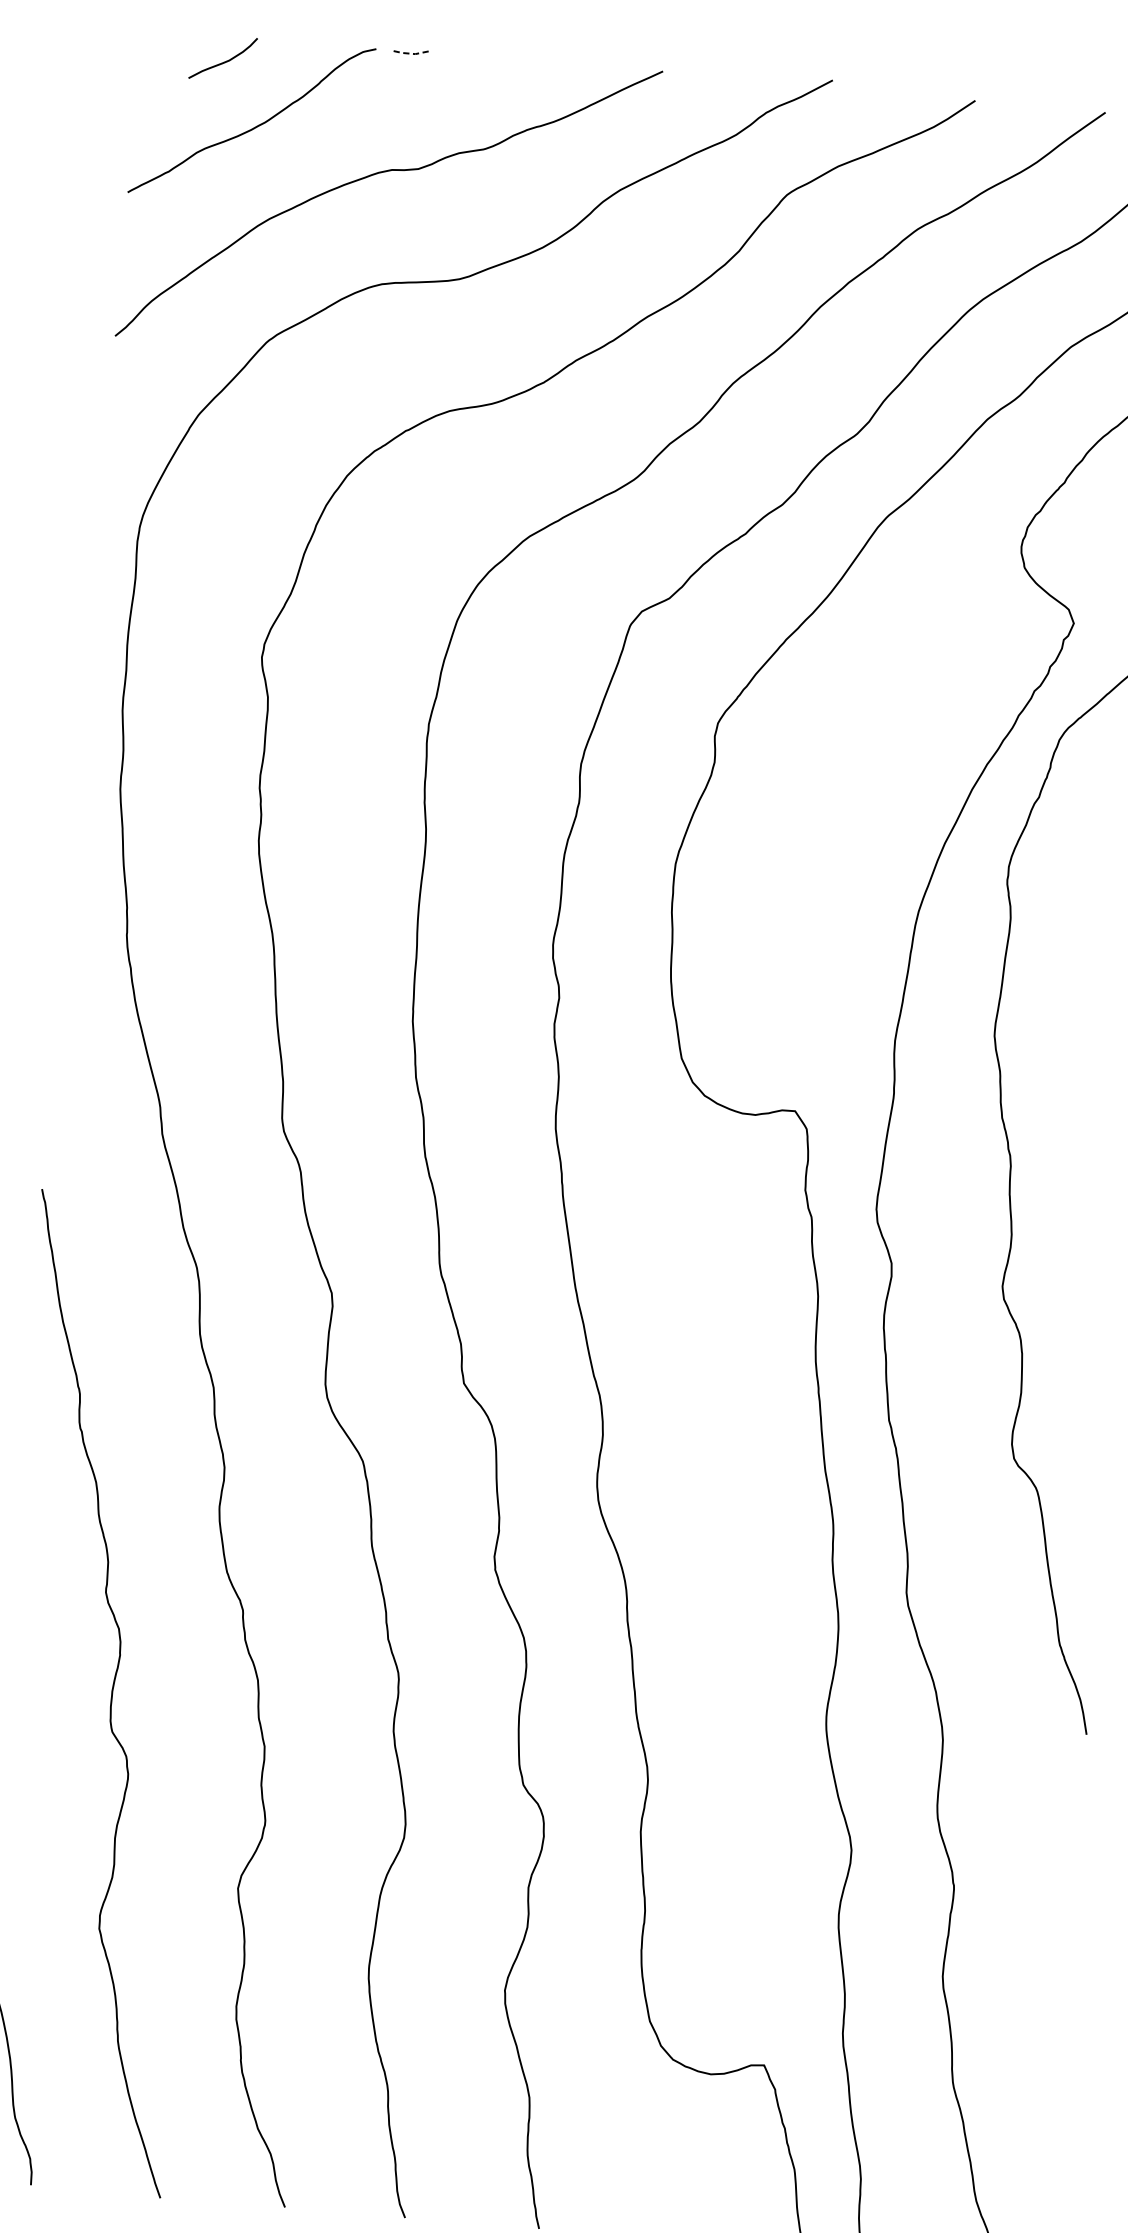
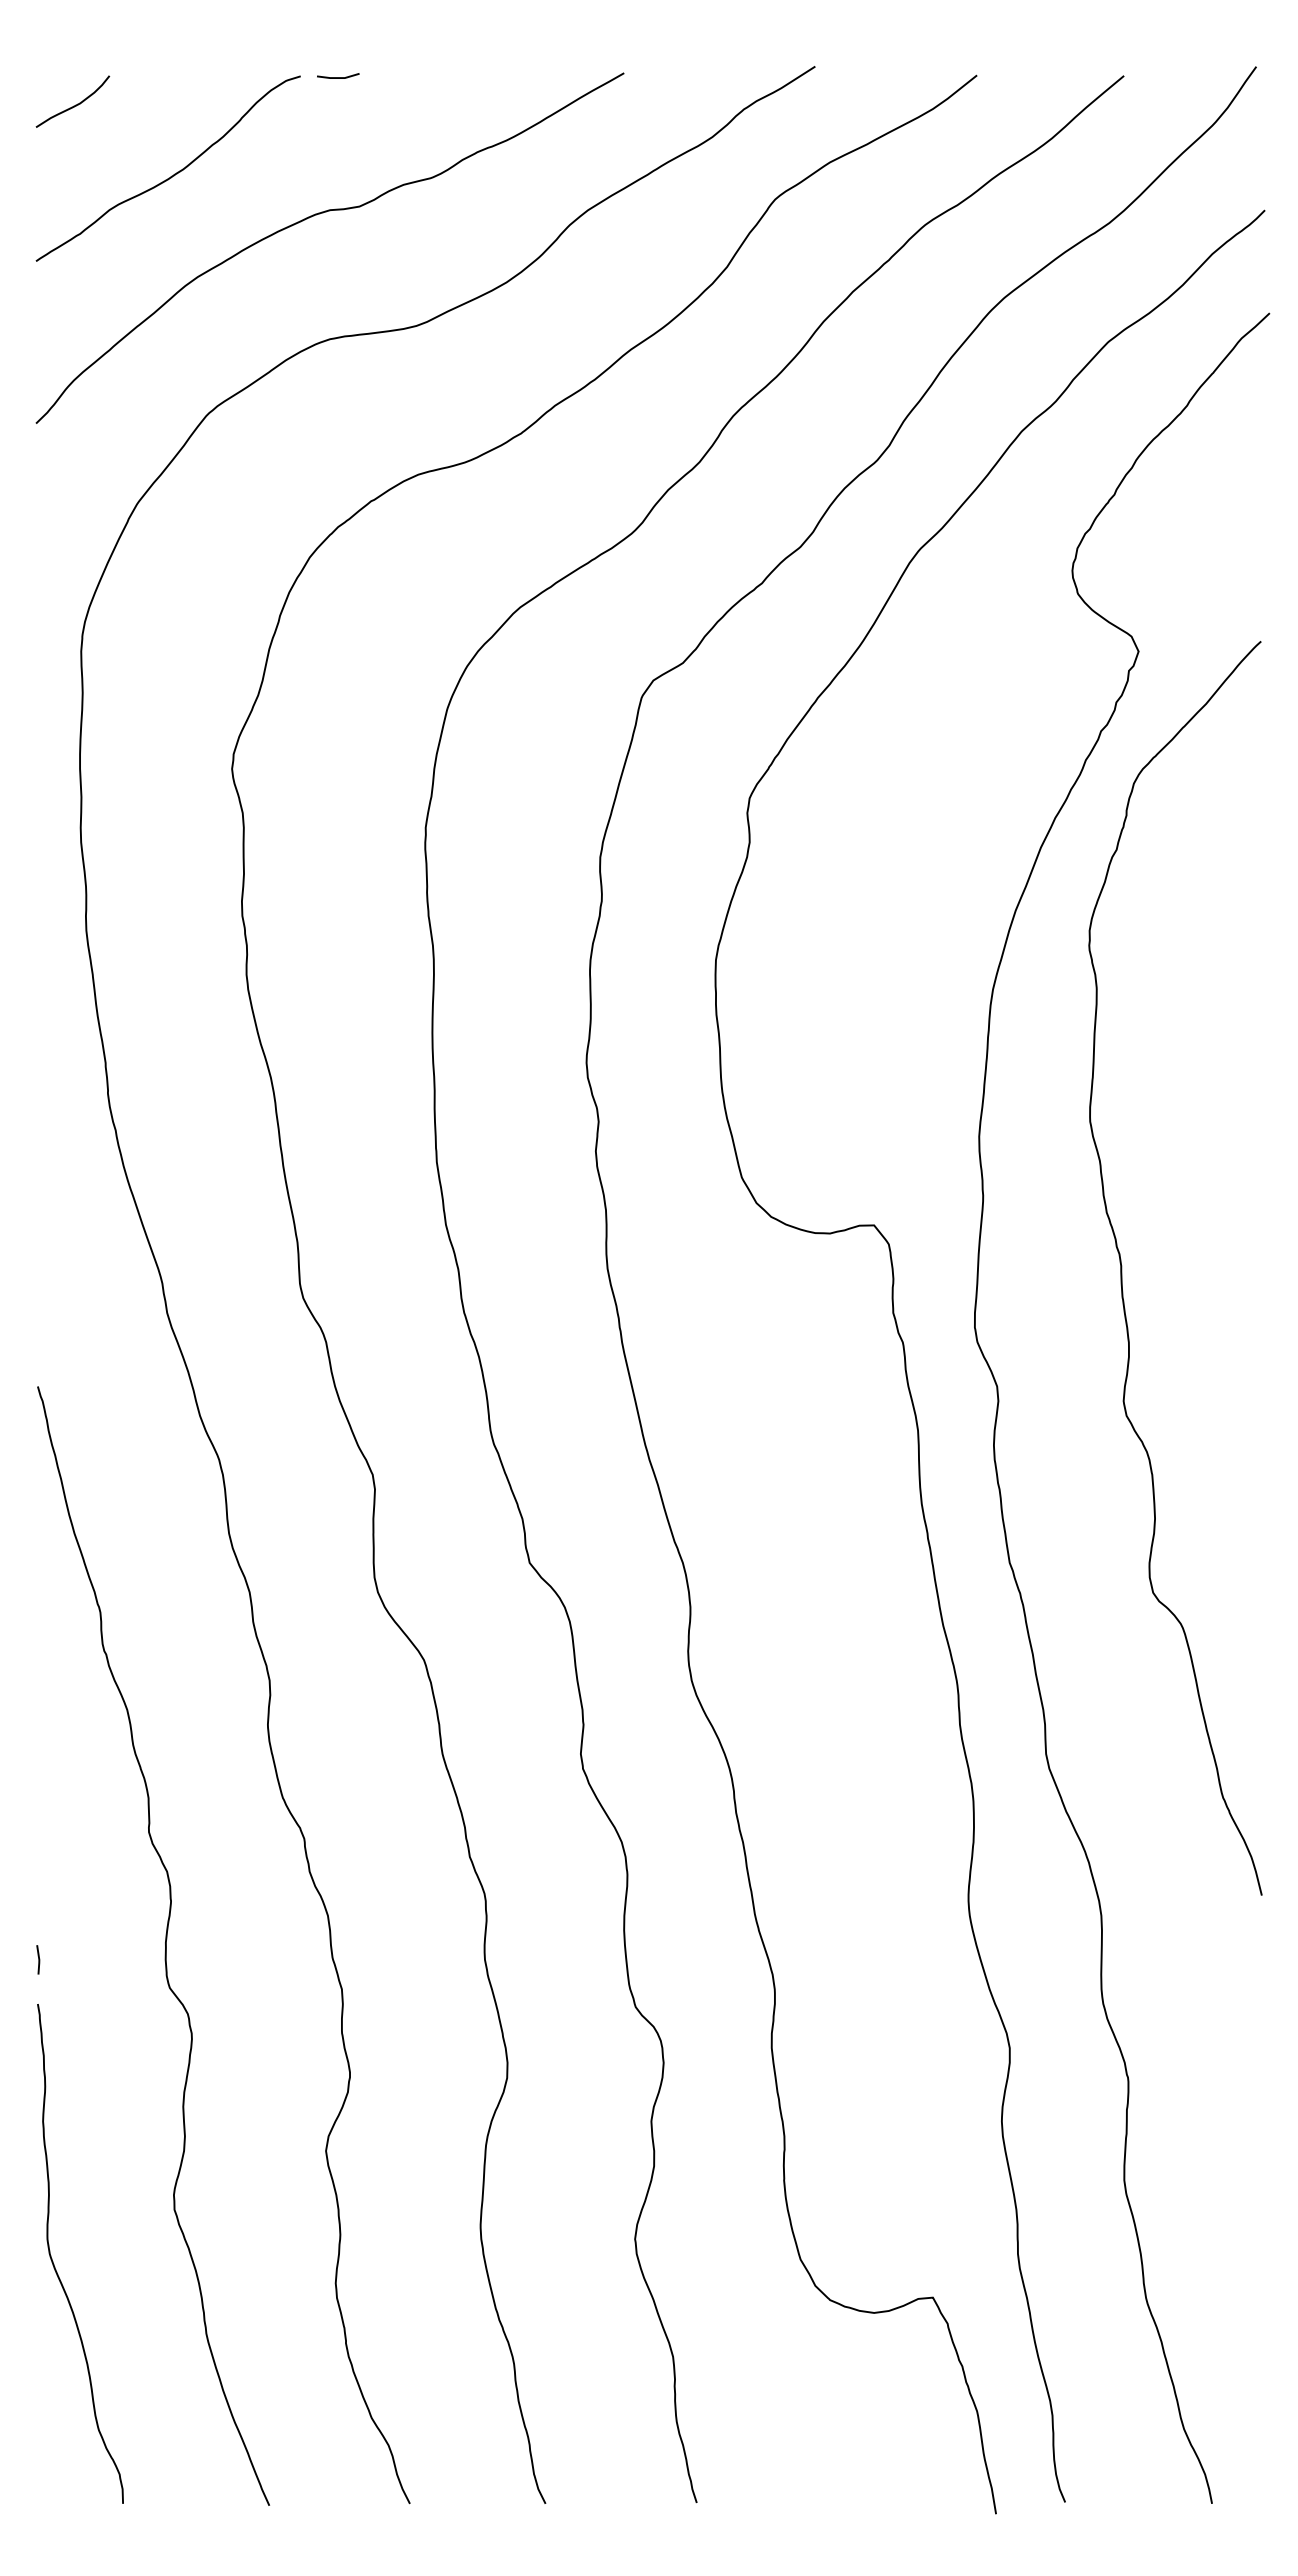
line: (409, 53) -> (338, 78), dashed -> solid
curve: (223, 61) -> (73, 105), moved

